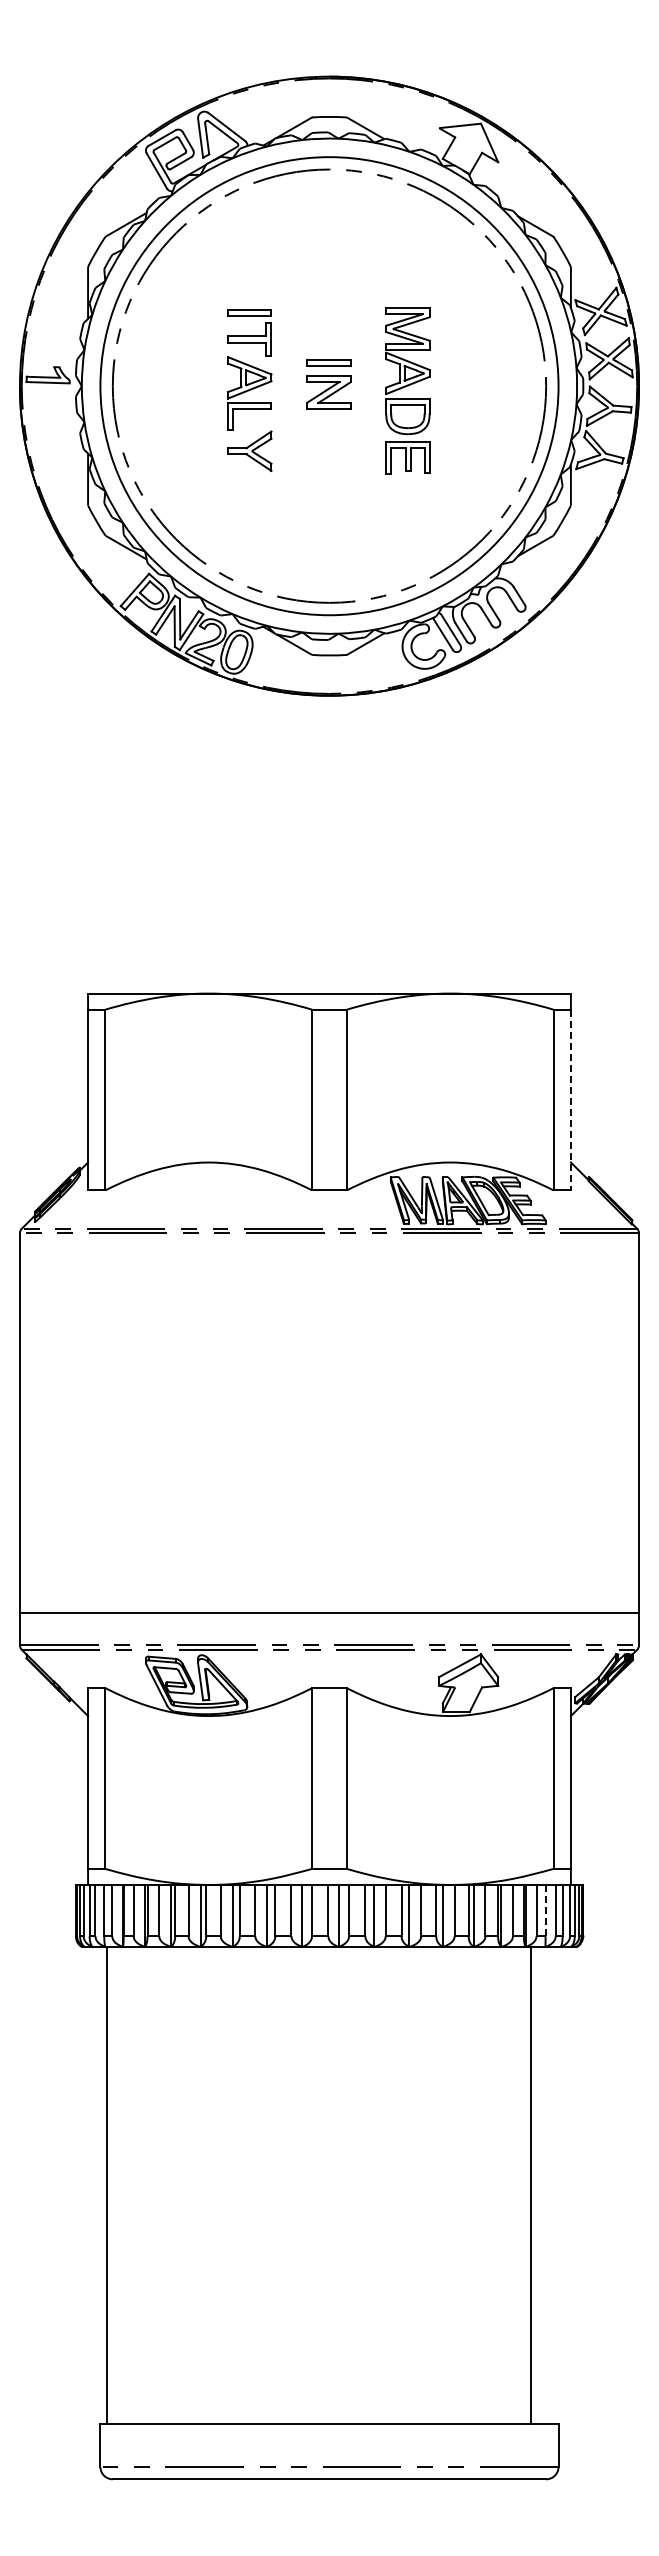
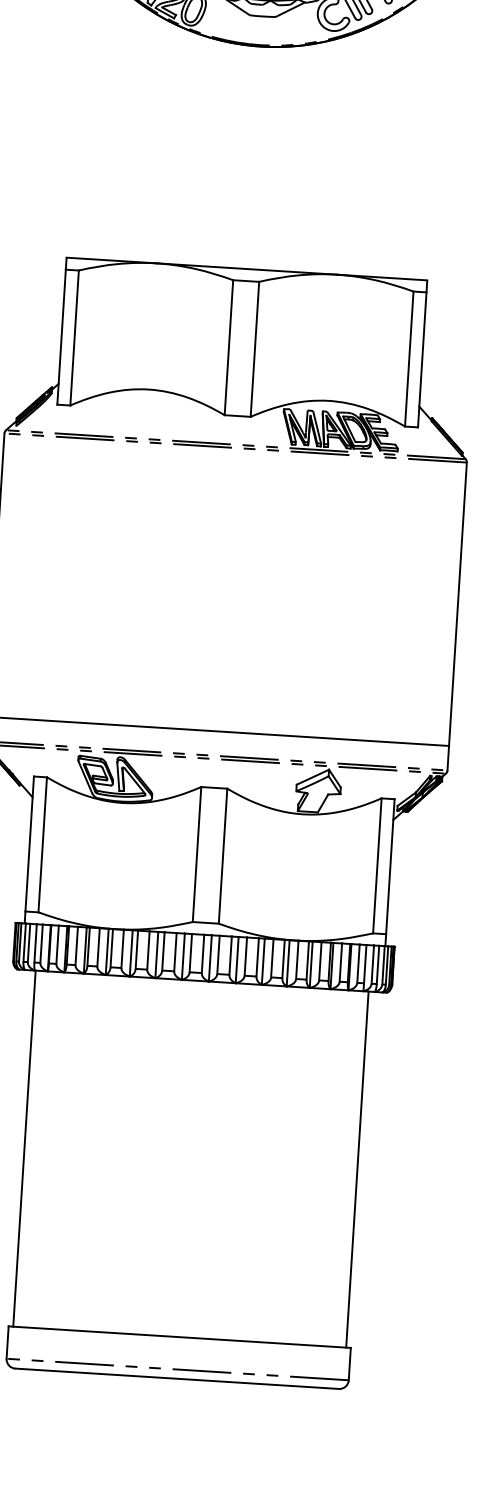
line: (570, 1100) -> (421, 360), dashed -> solid
line: (545, 1910) -> (365, 964), dashed -> solid
line: (531, 2184) -> (357, 1169), moved

